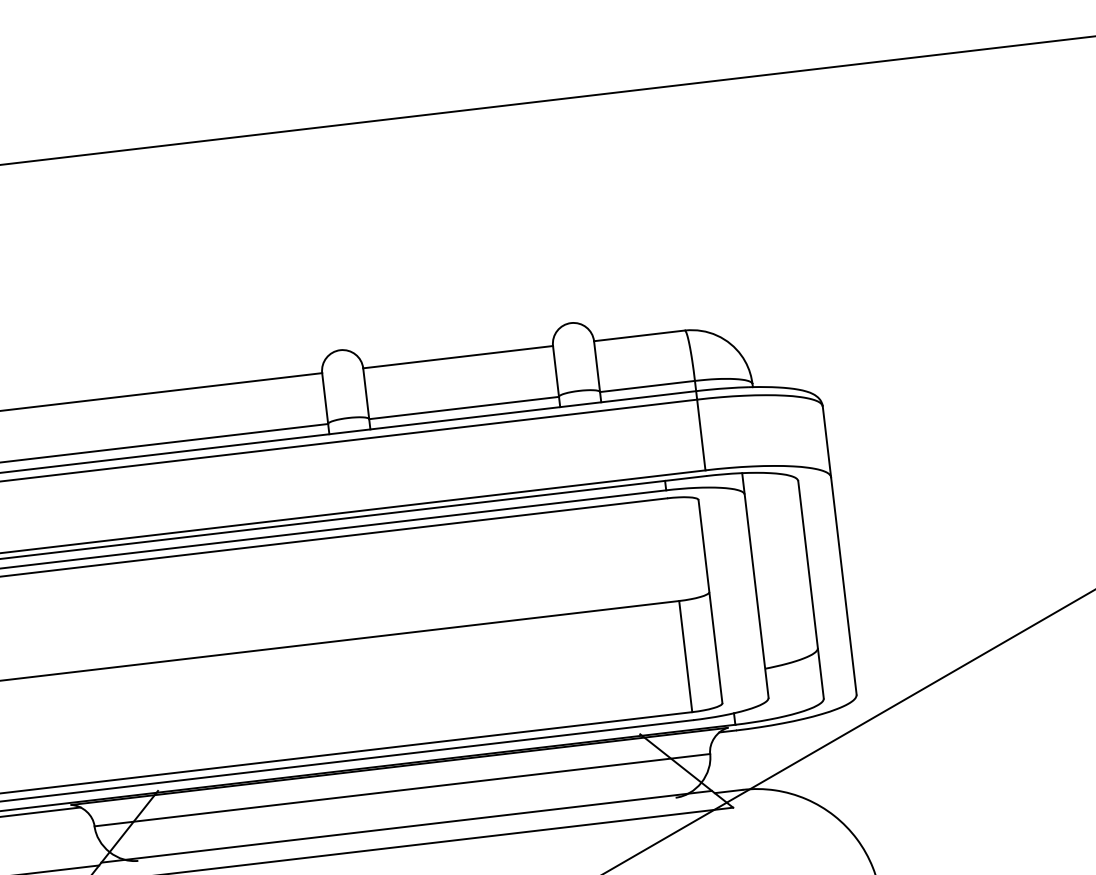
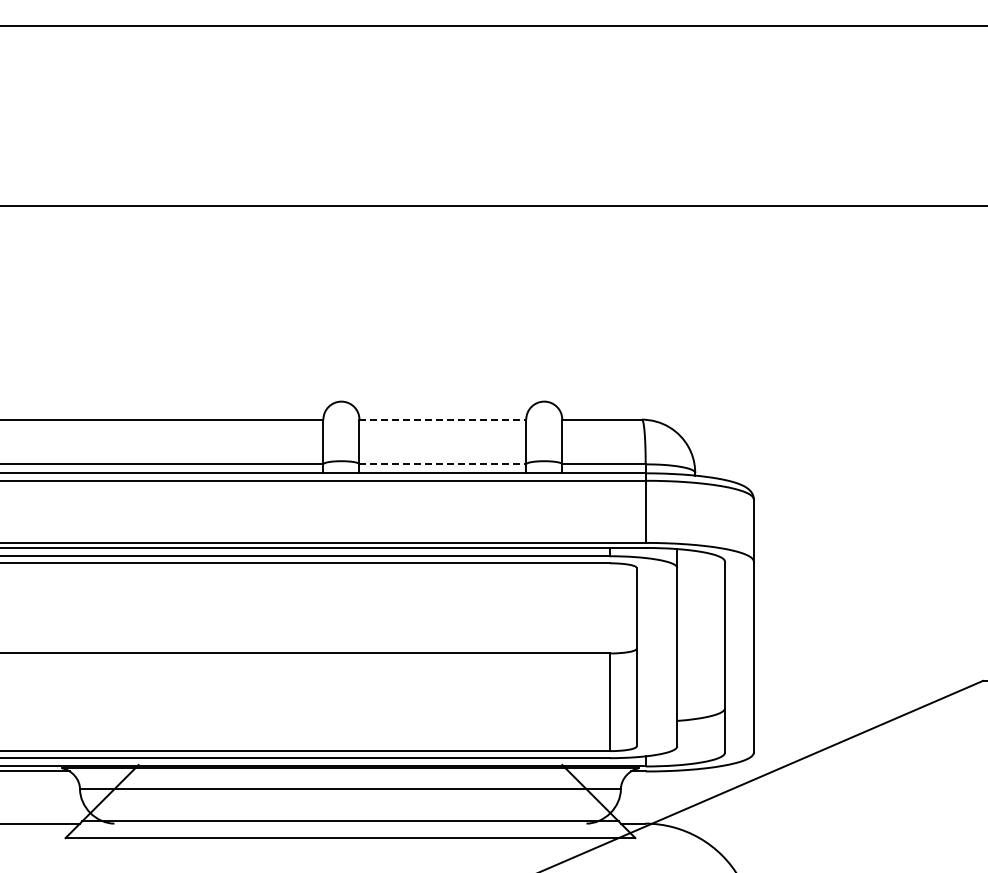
line: (458, 356) -> (443, 419), solid -> dashed
line: (464, 408) -> (443, 464), solid -> dashed

